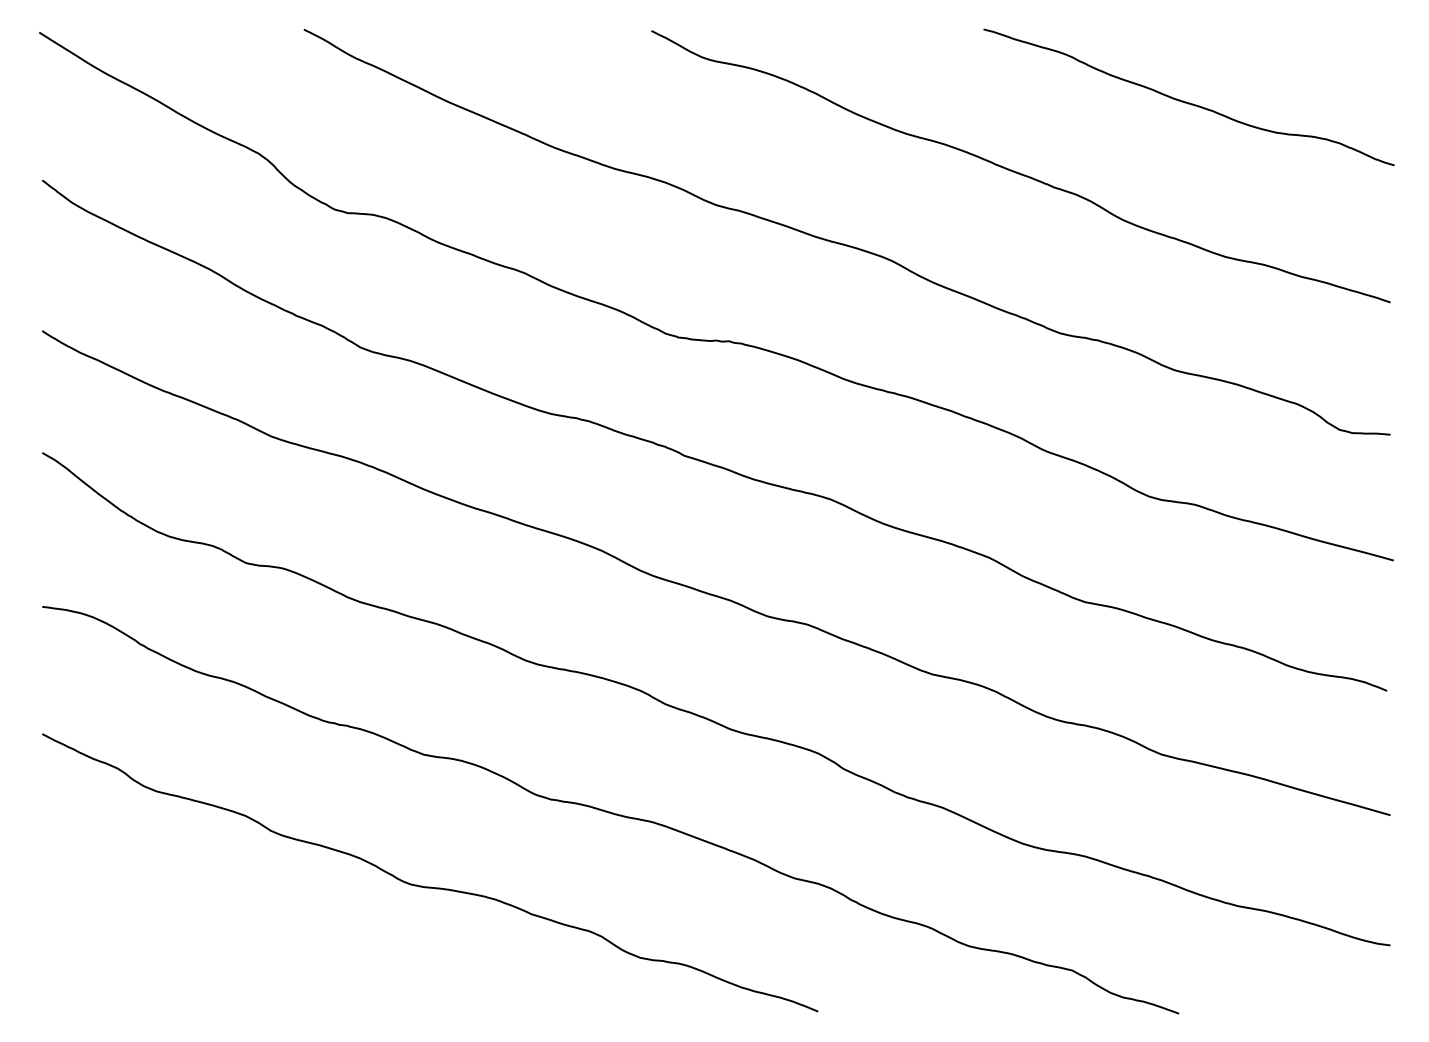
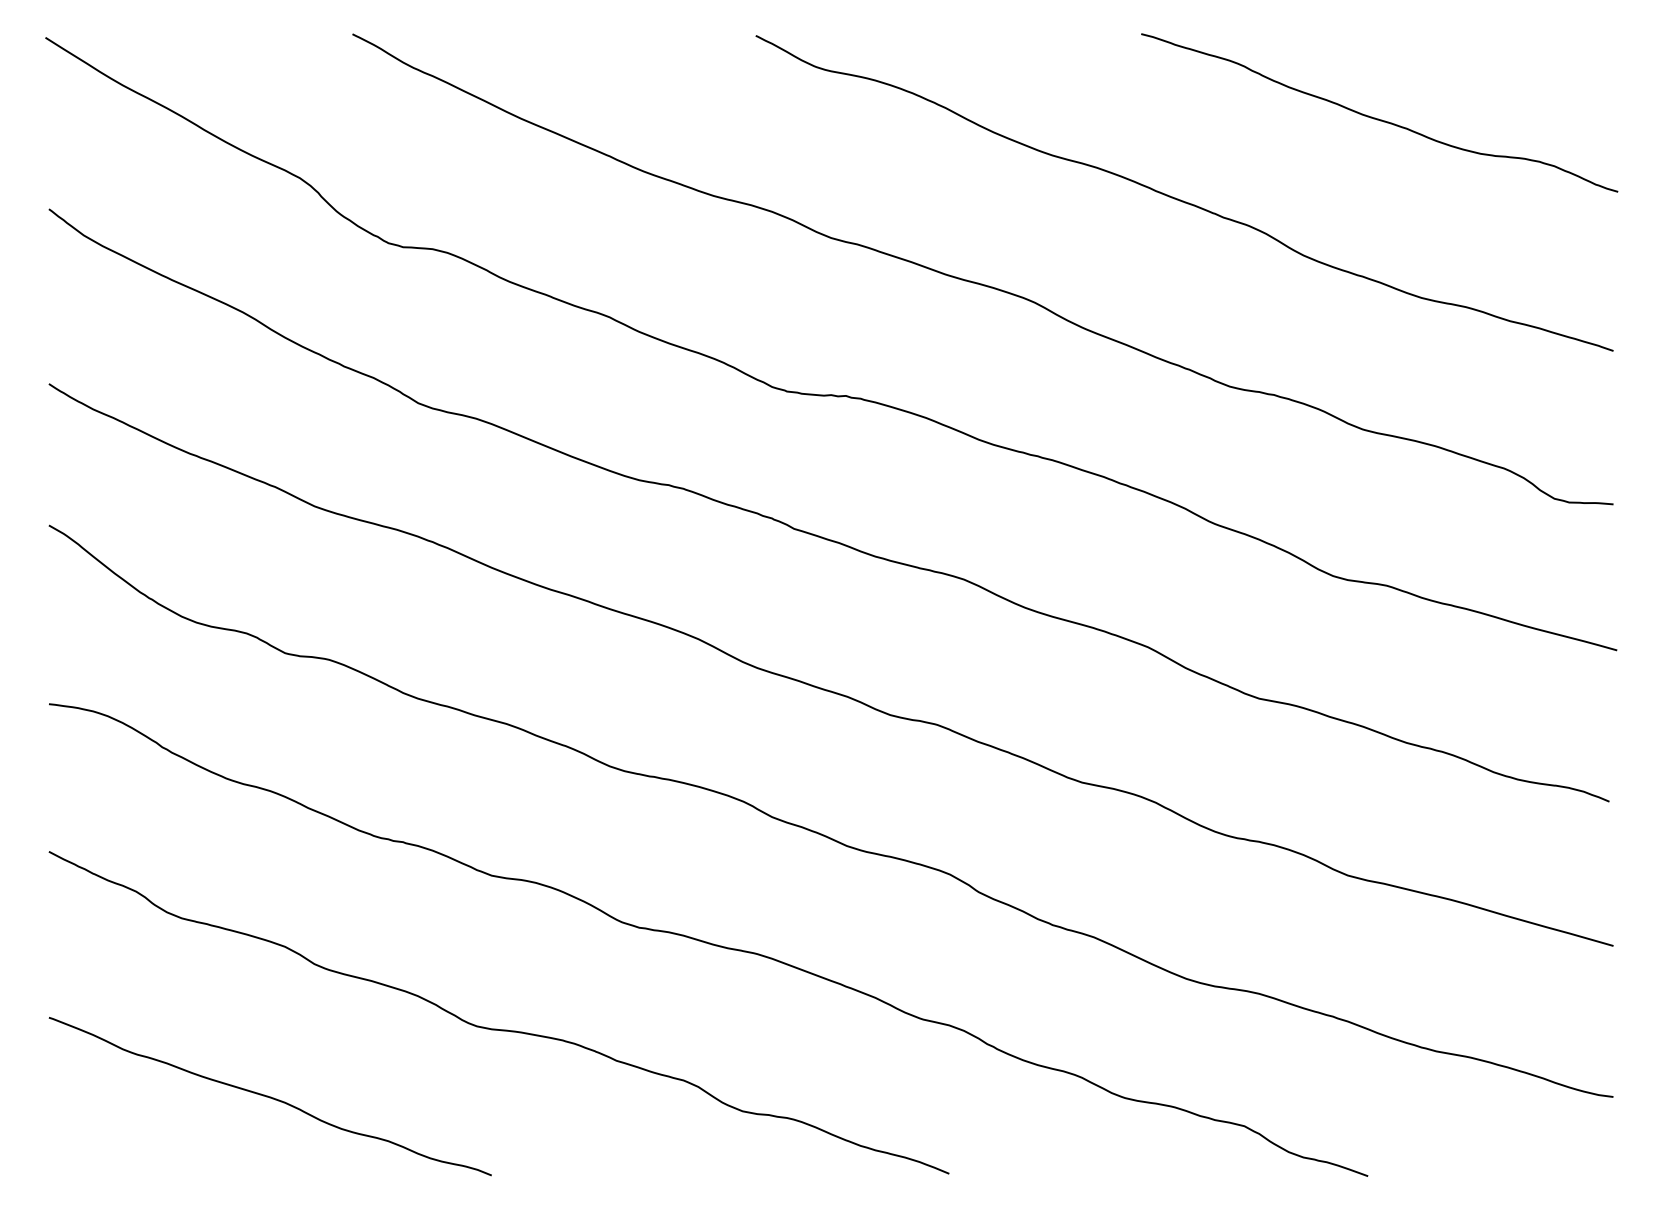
curve: (232, 944) -> (269, 1095), added

